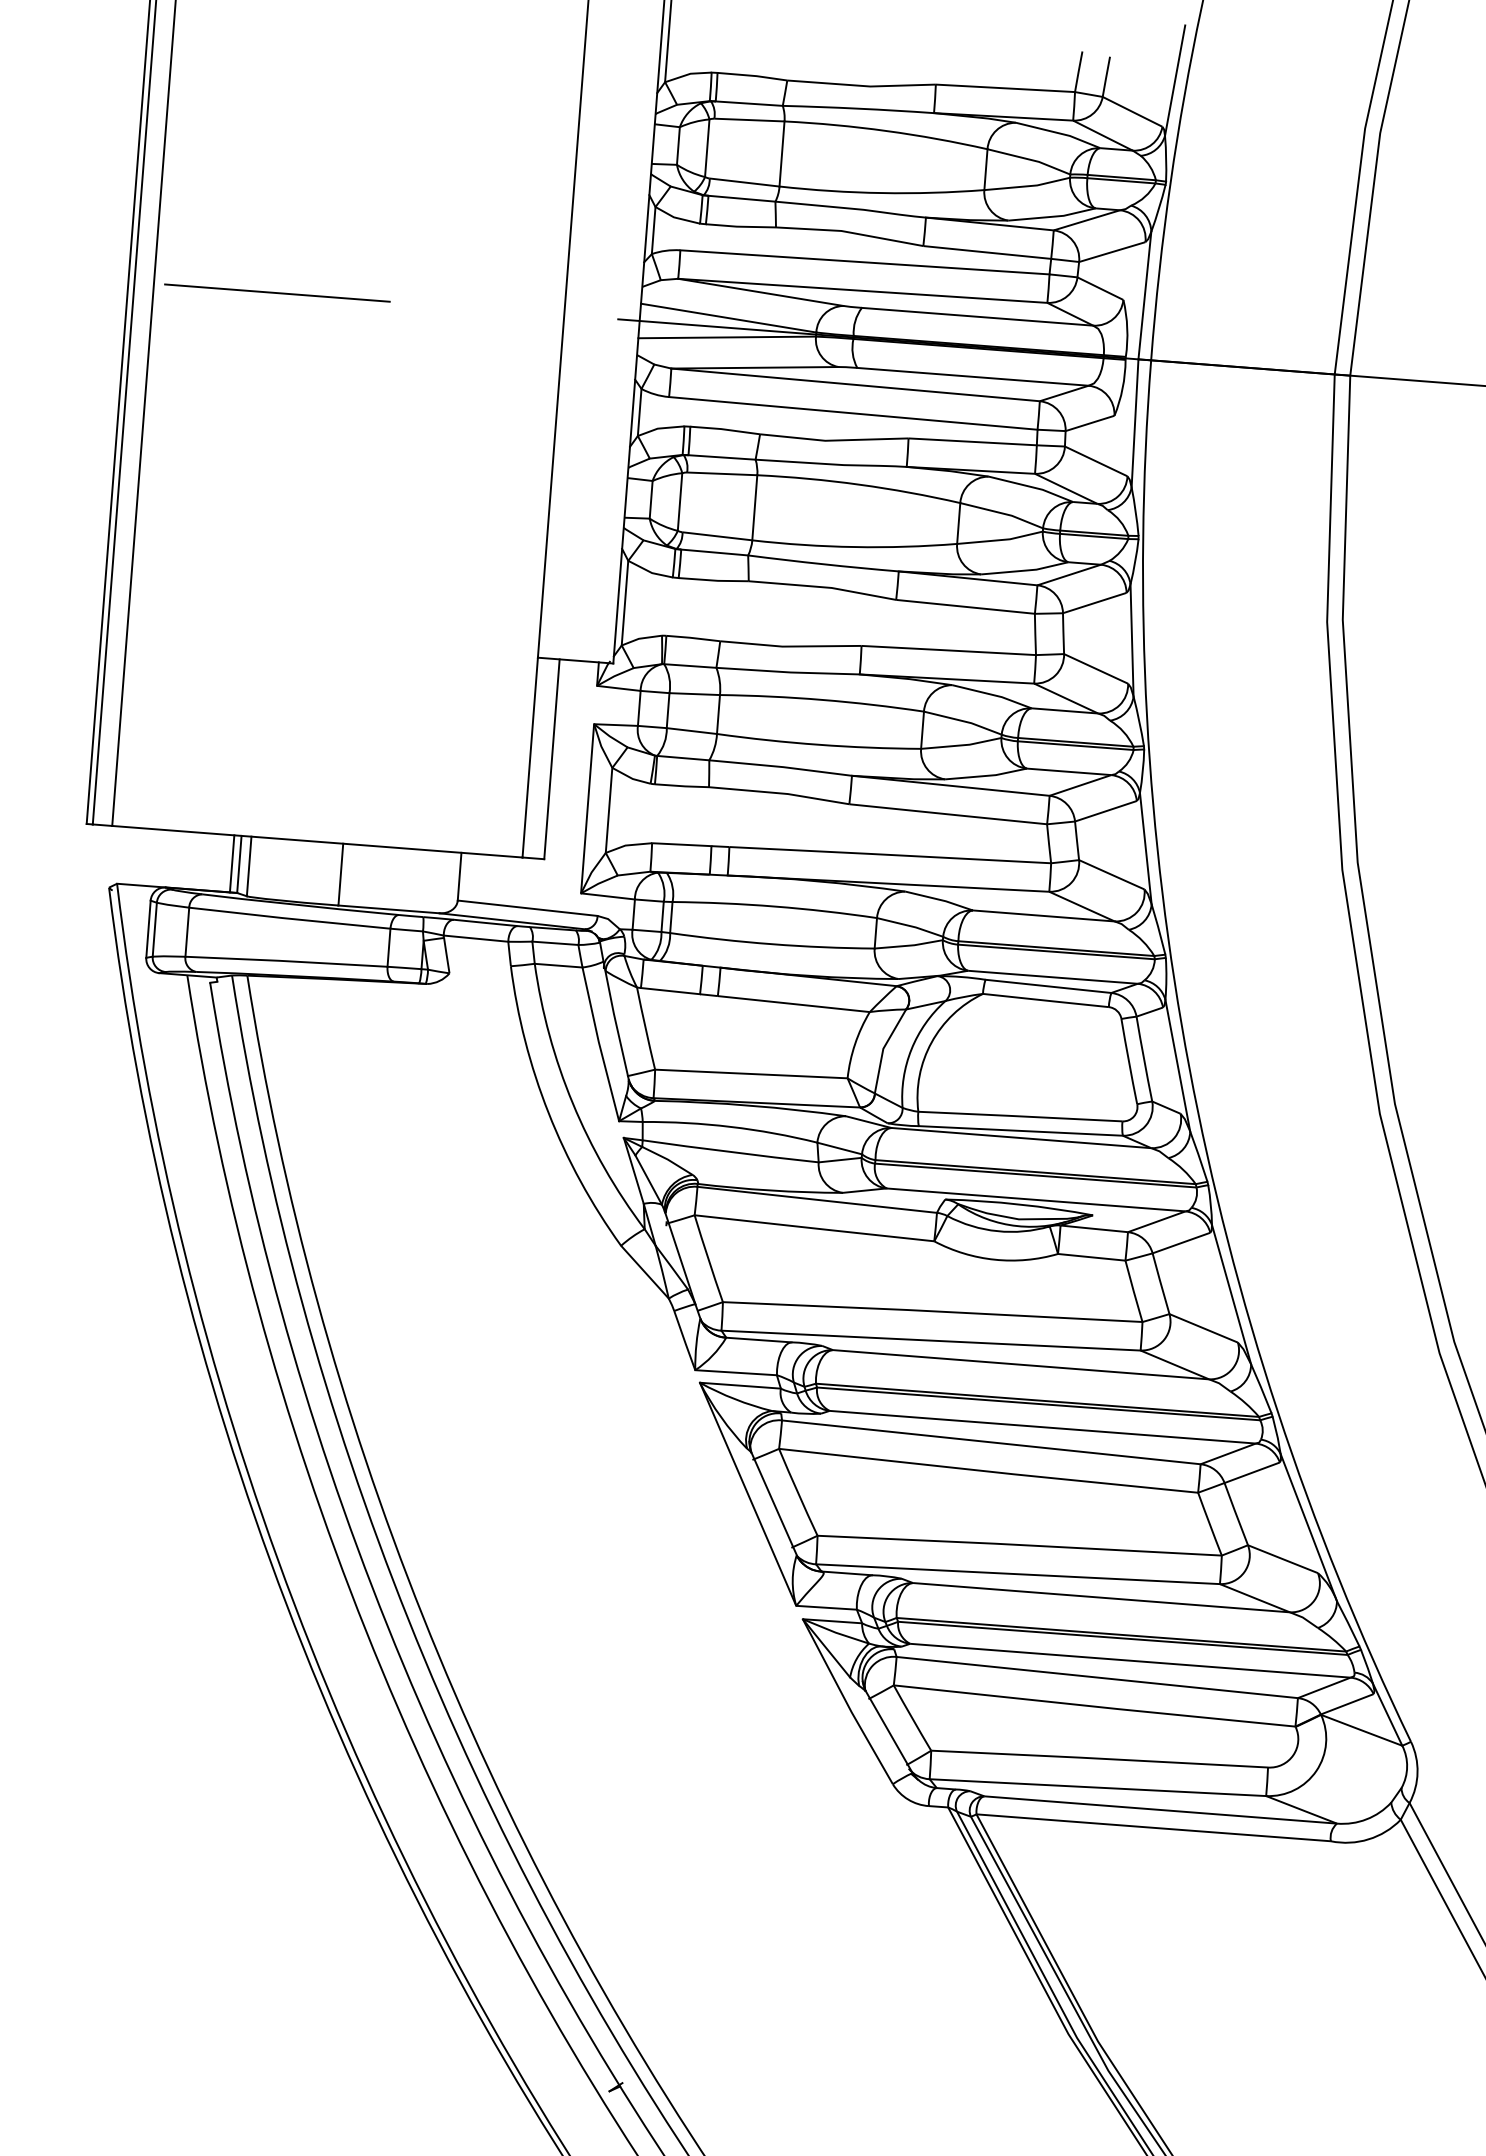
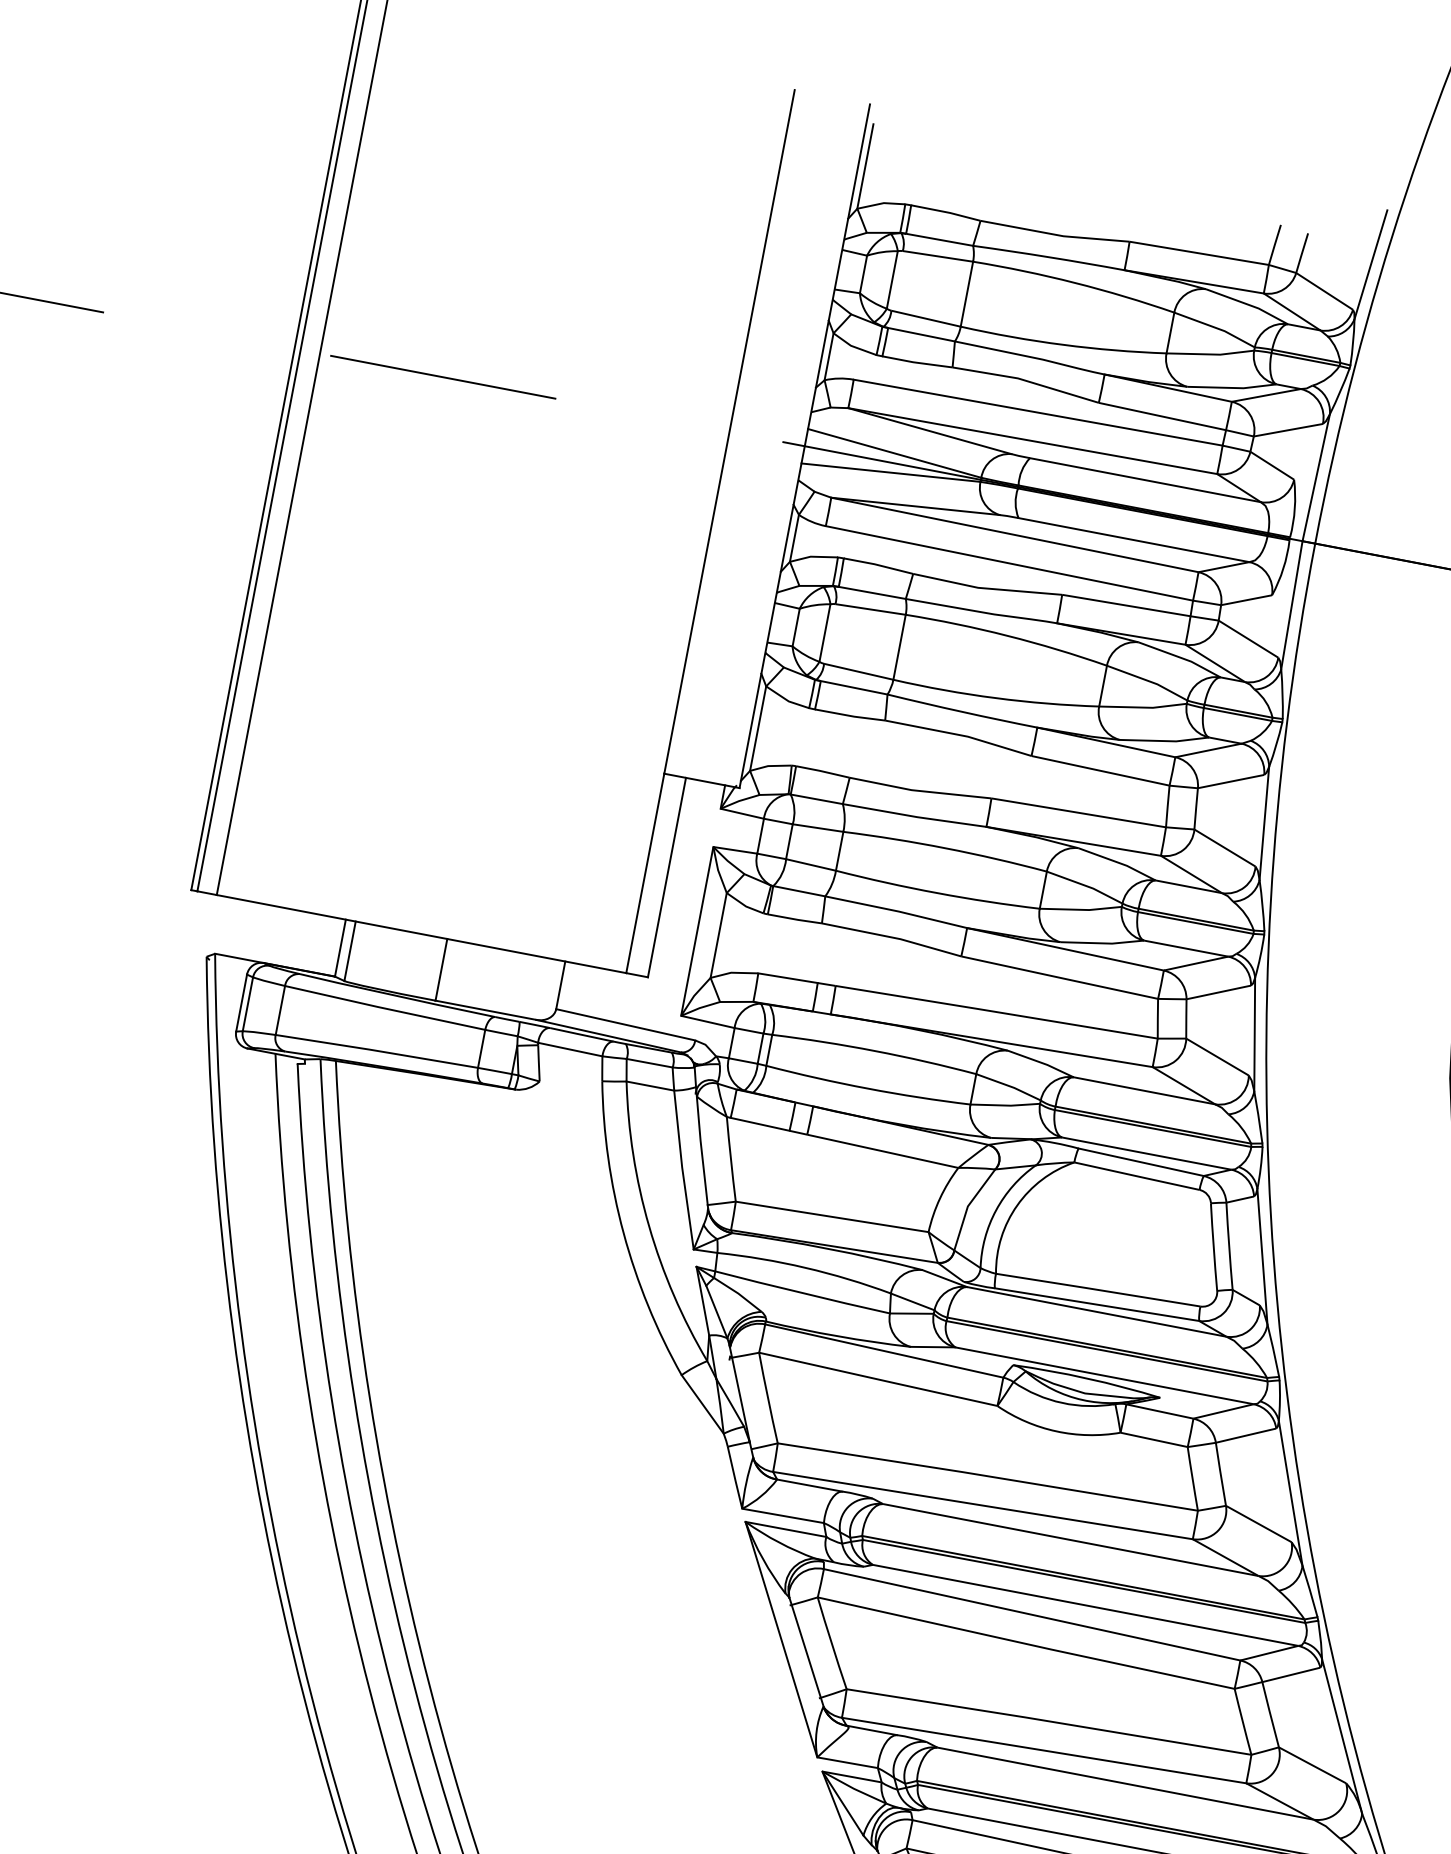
line: (231, 863) -> (332, 946), removed

